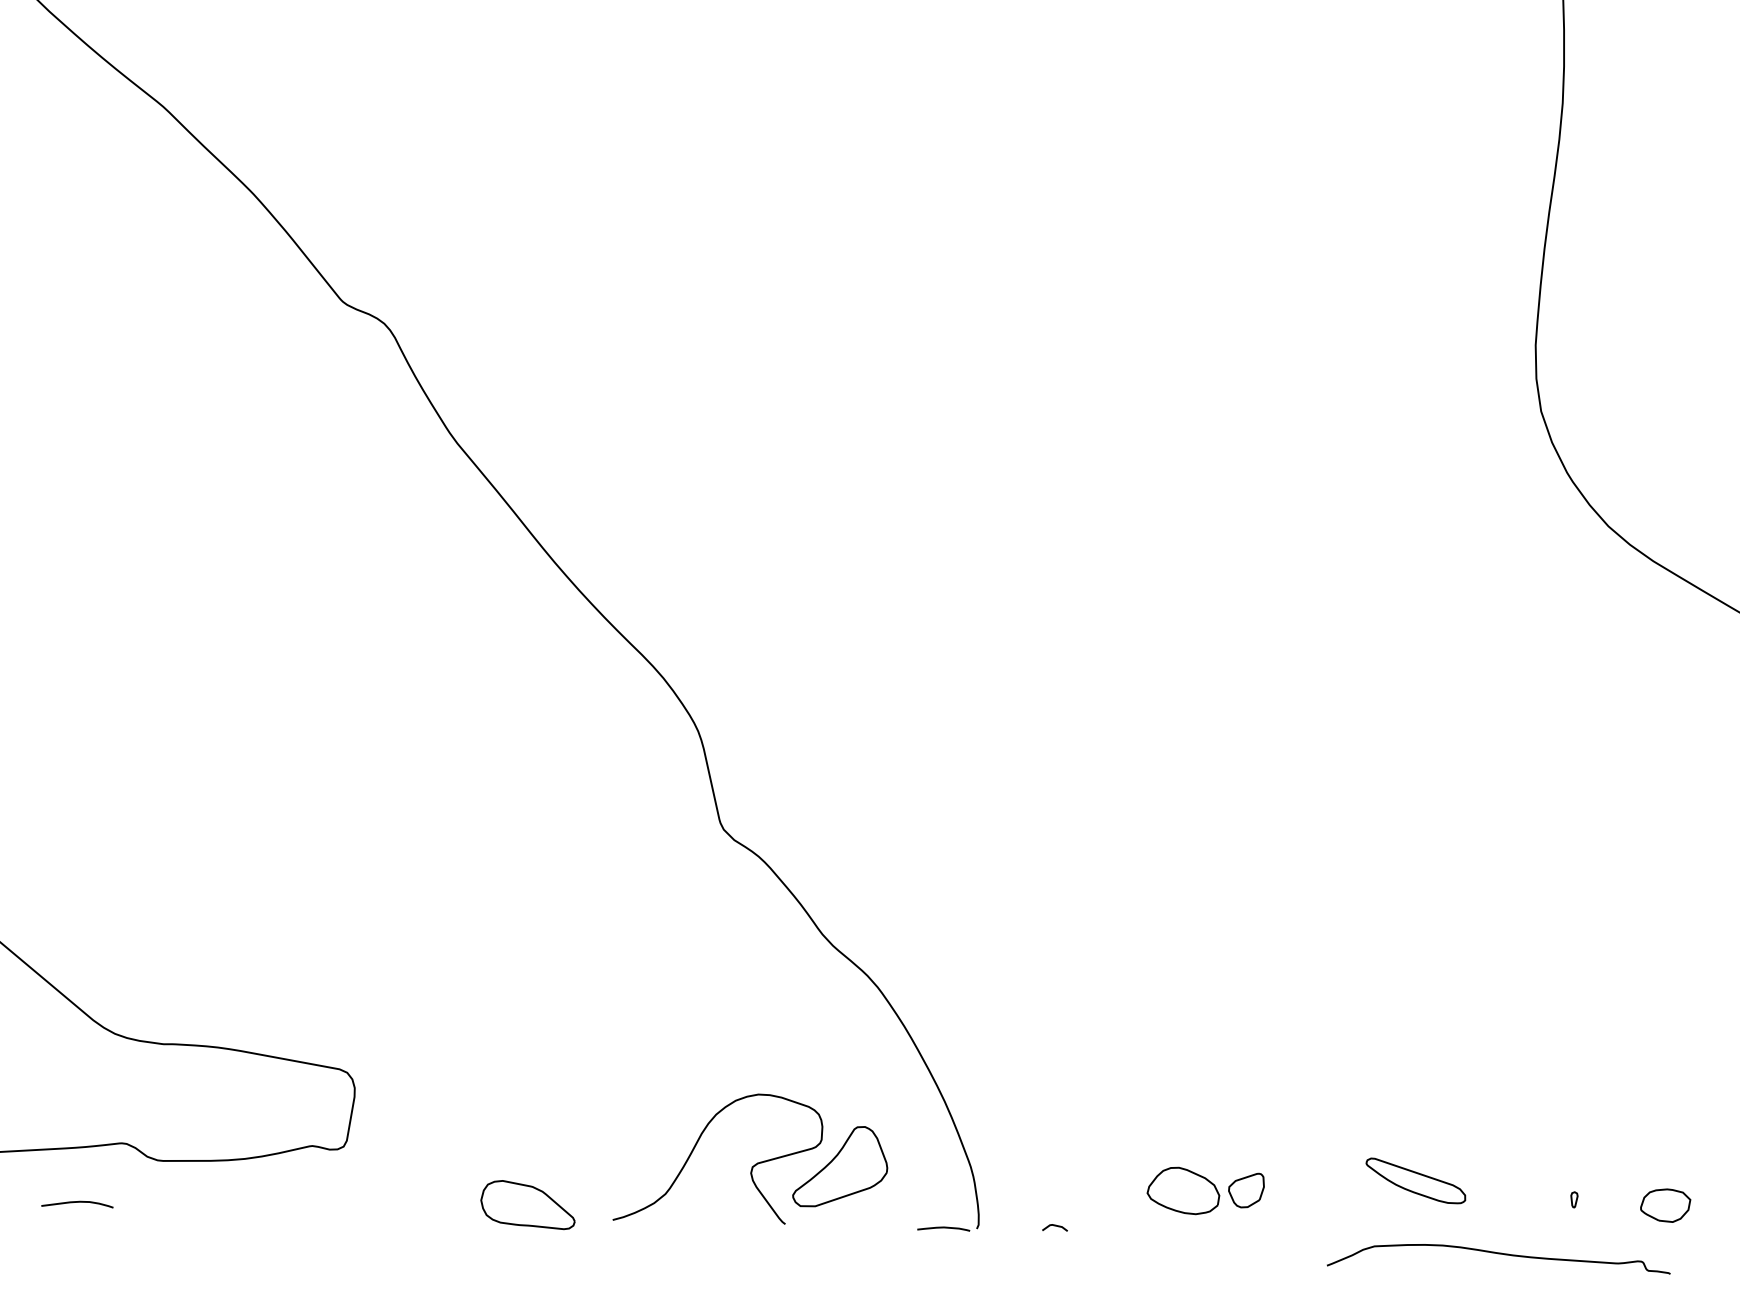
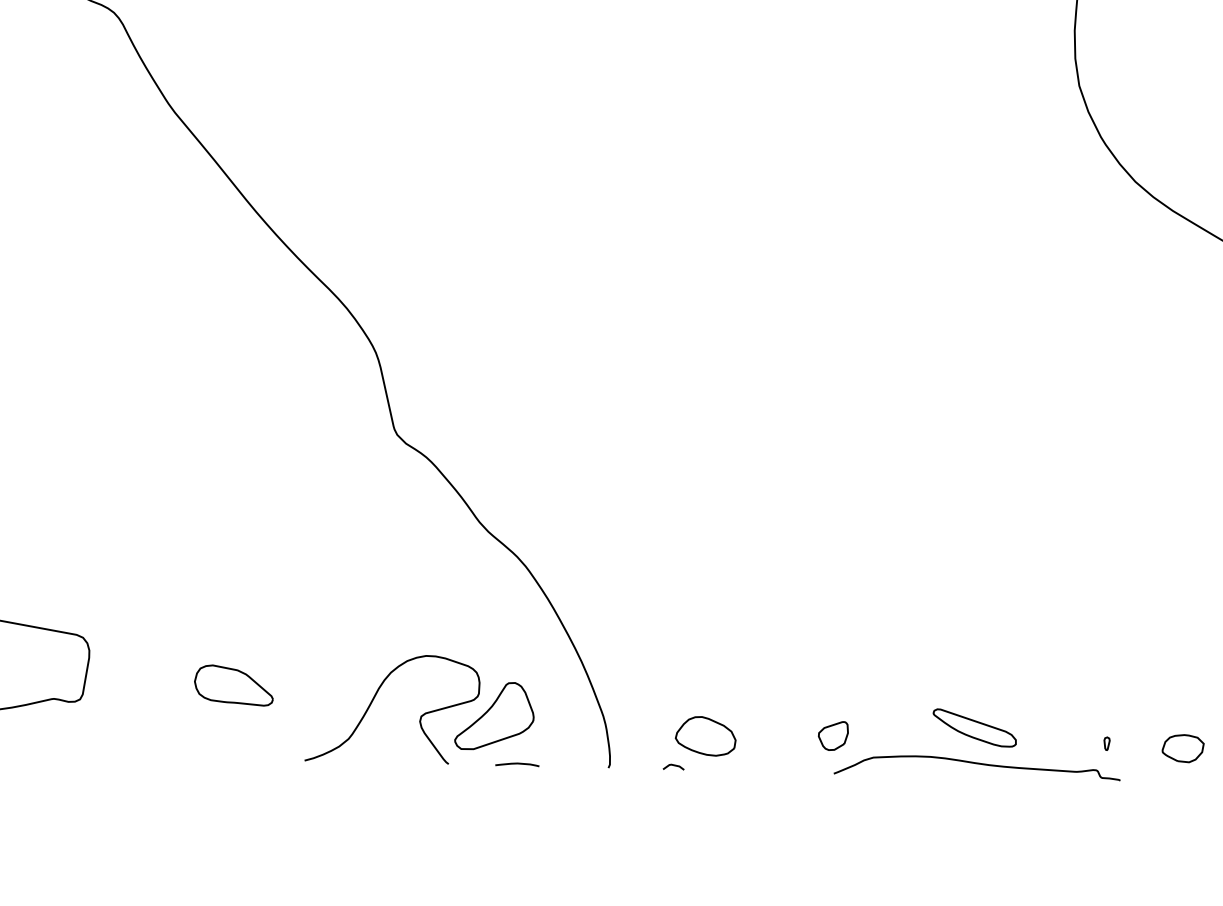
part: (1183, 1190) -> (705, 735), moved
part: (527, 1205) -> (233, 685), moved
curve: (943, 1228) -> (517, 764), moved
curve: (1498, 1254) -> (976, 764), moved

